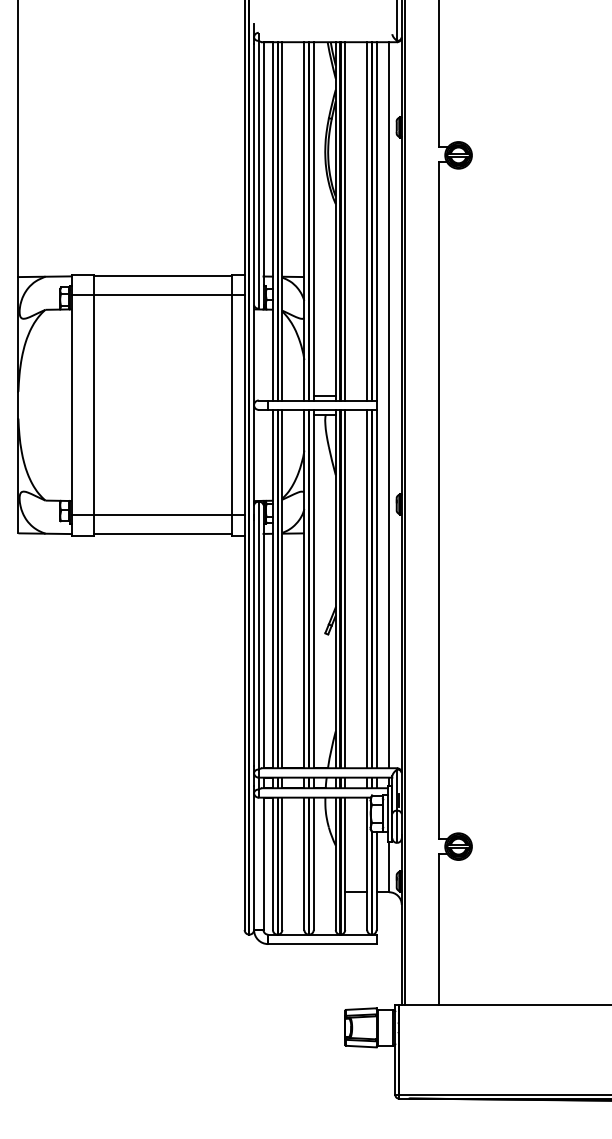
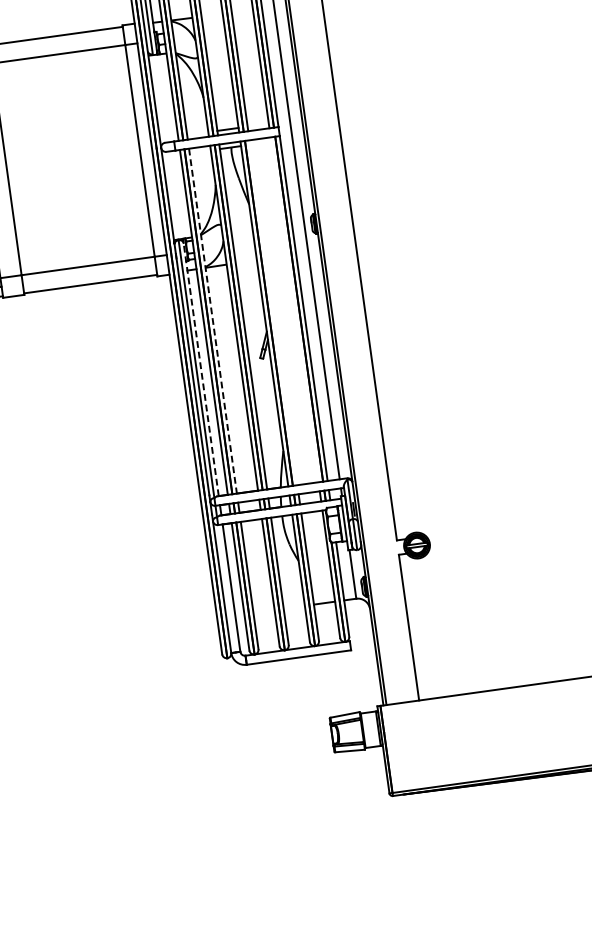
line: (345, 588) -> (273, 312), removed
line: (367, 588) -> (294, 309), removed
line: (282, 589) -> (213, 321), solid -> dashed
line: (263, 636) -> (201, 369), solid -> dashed

